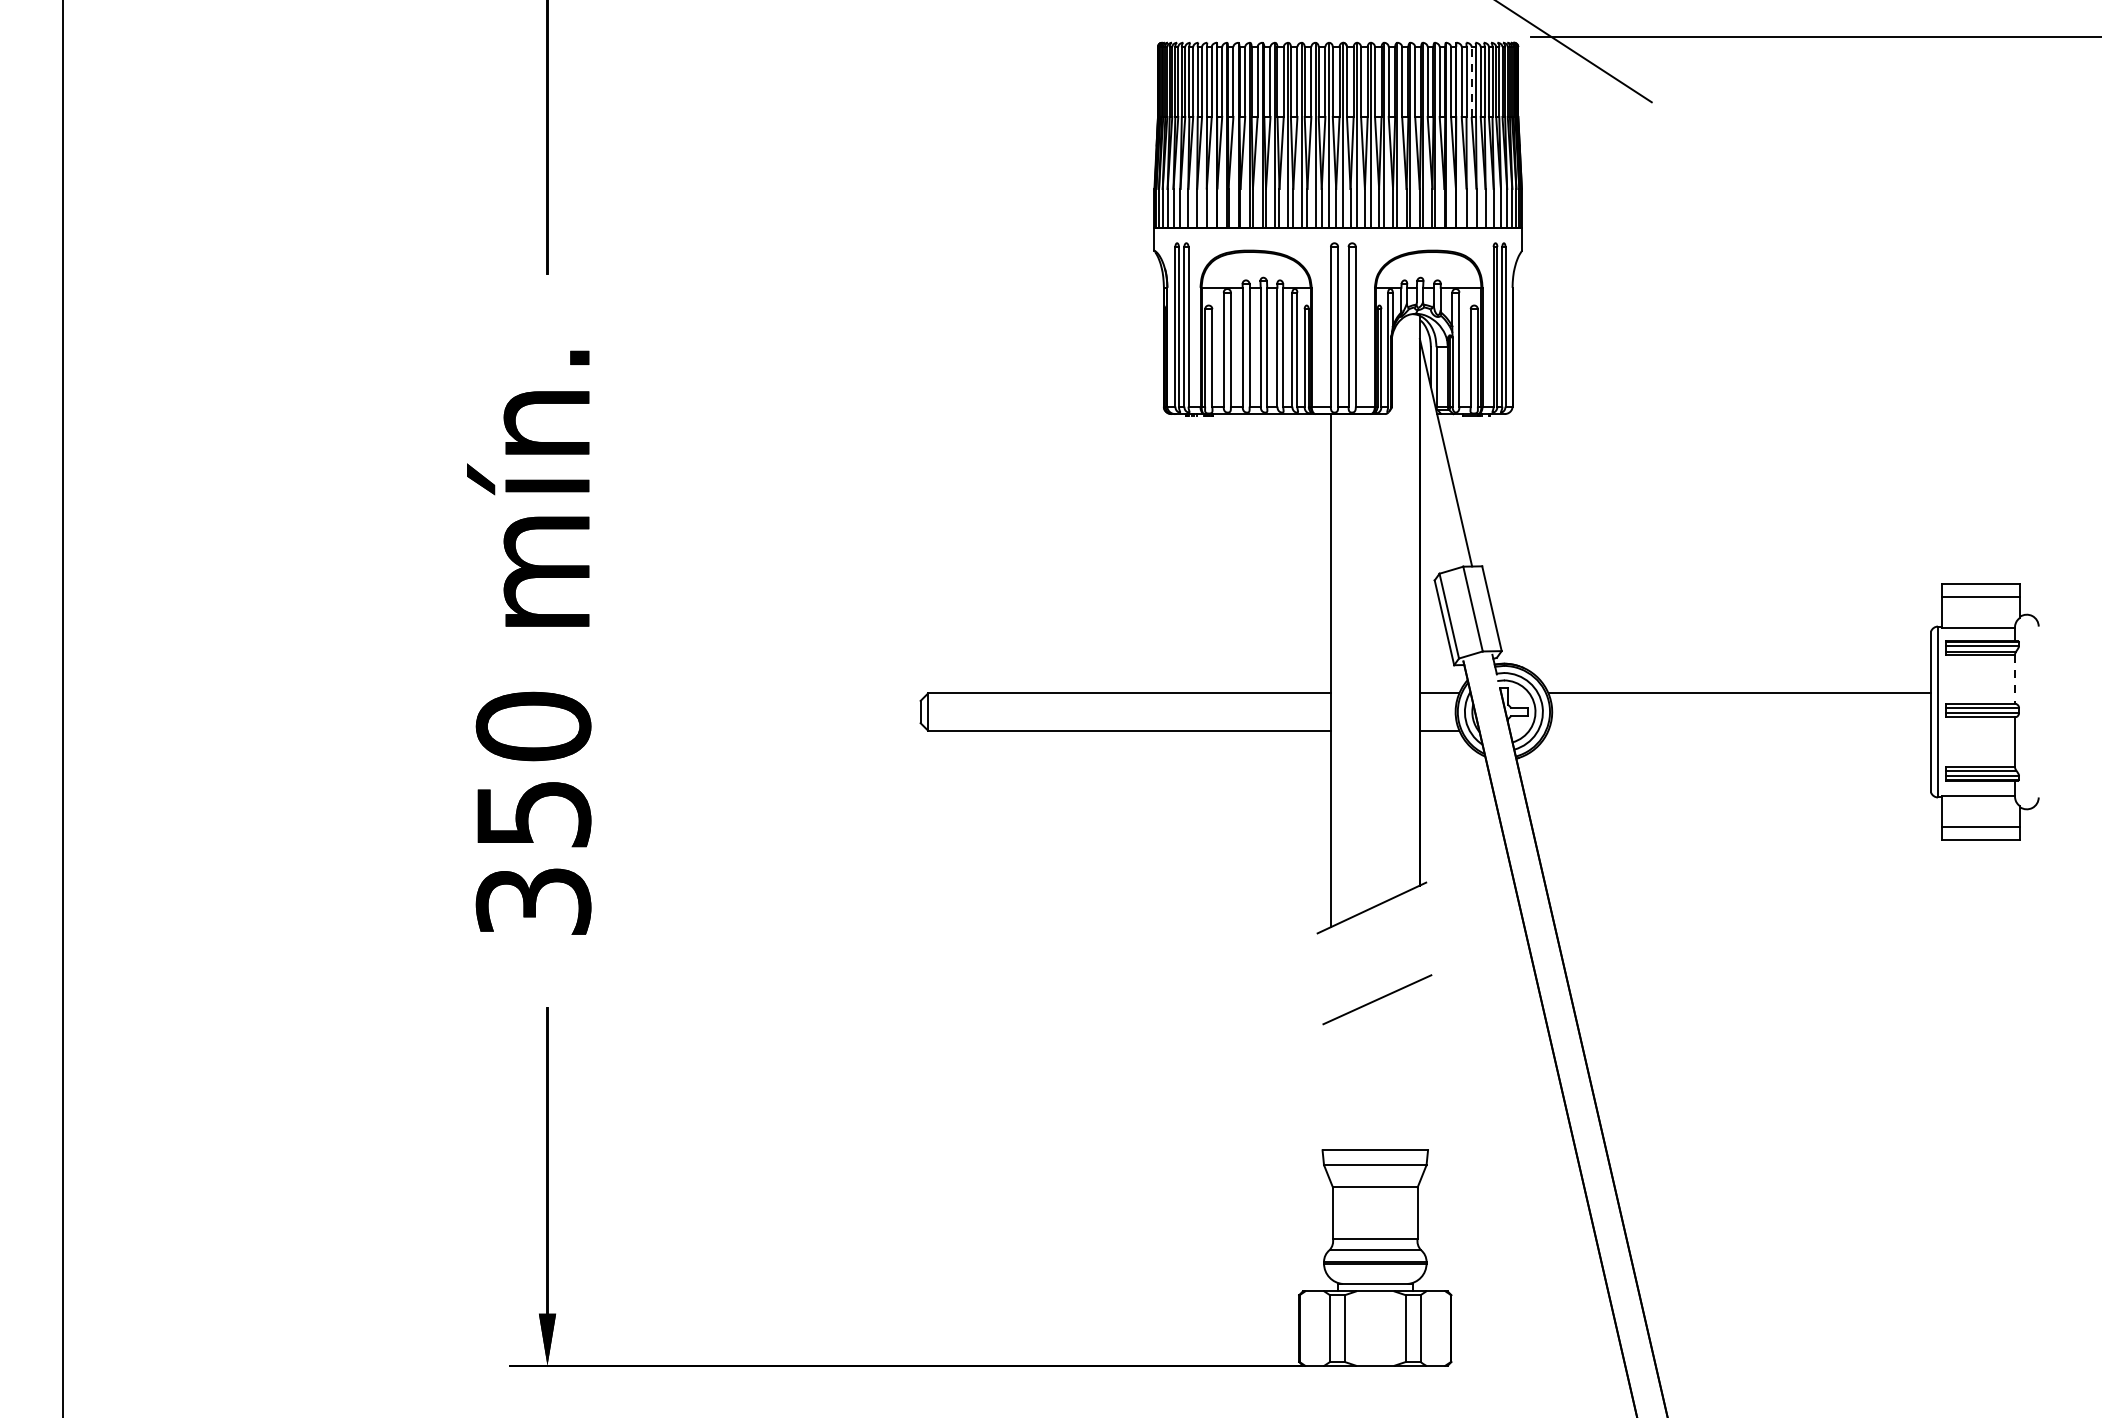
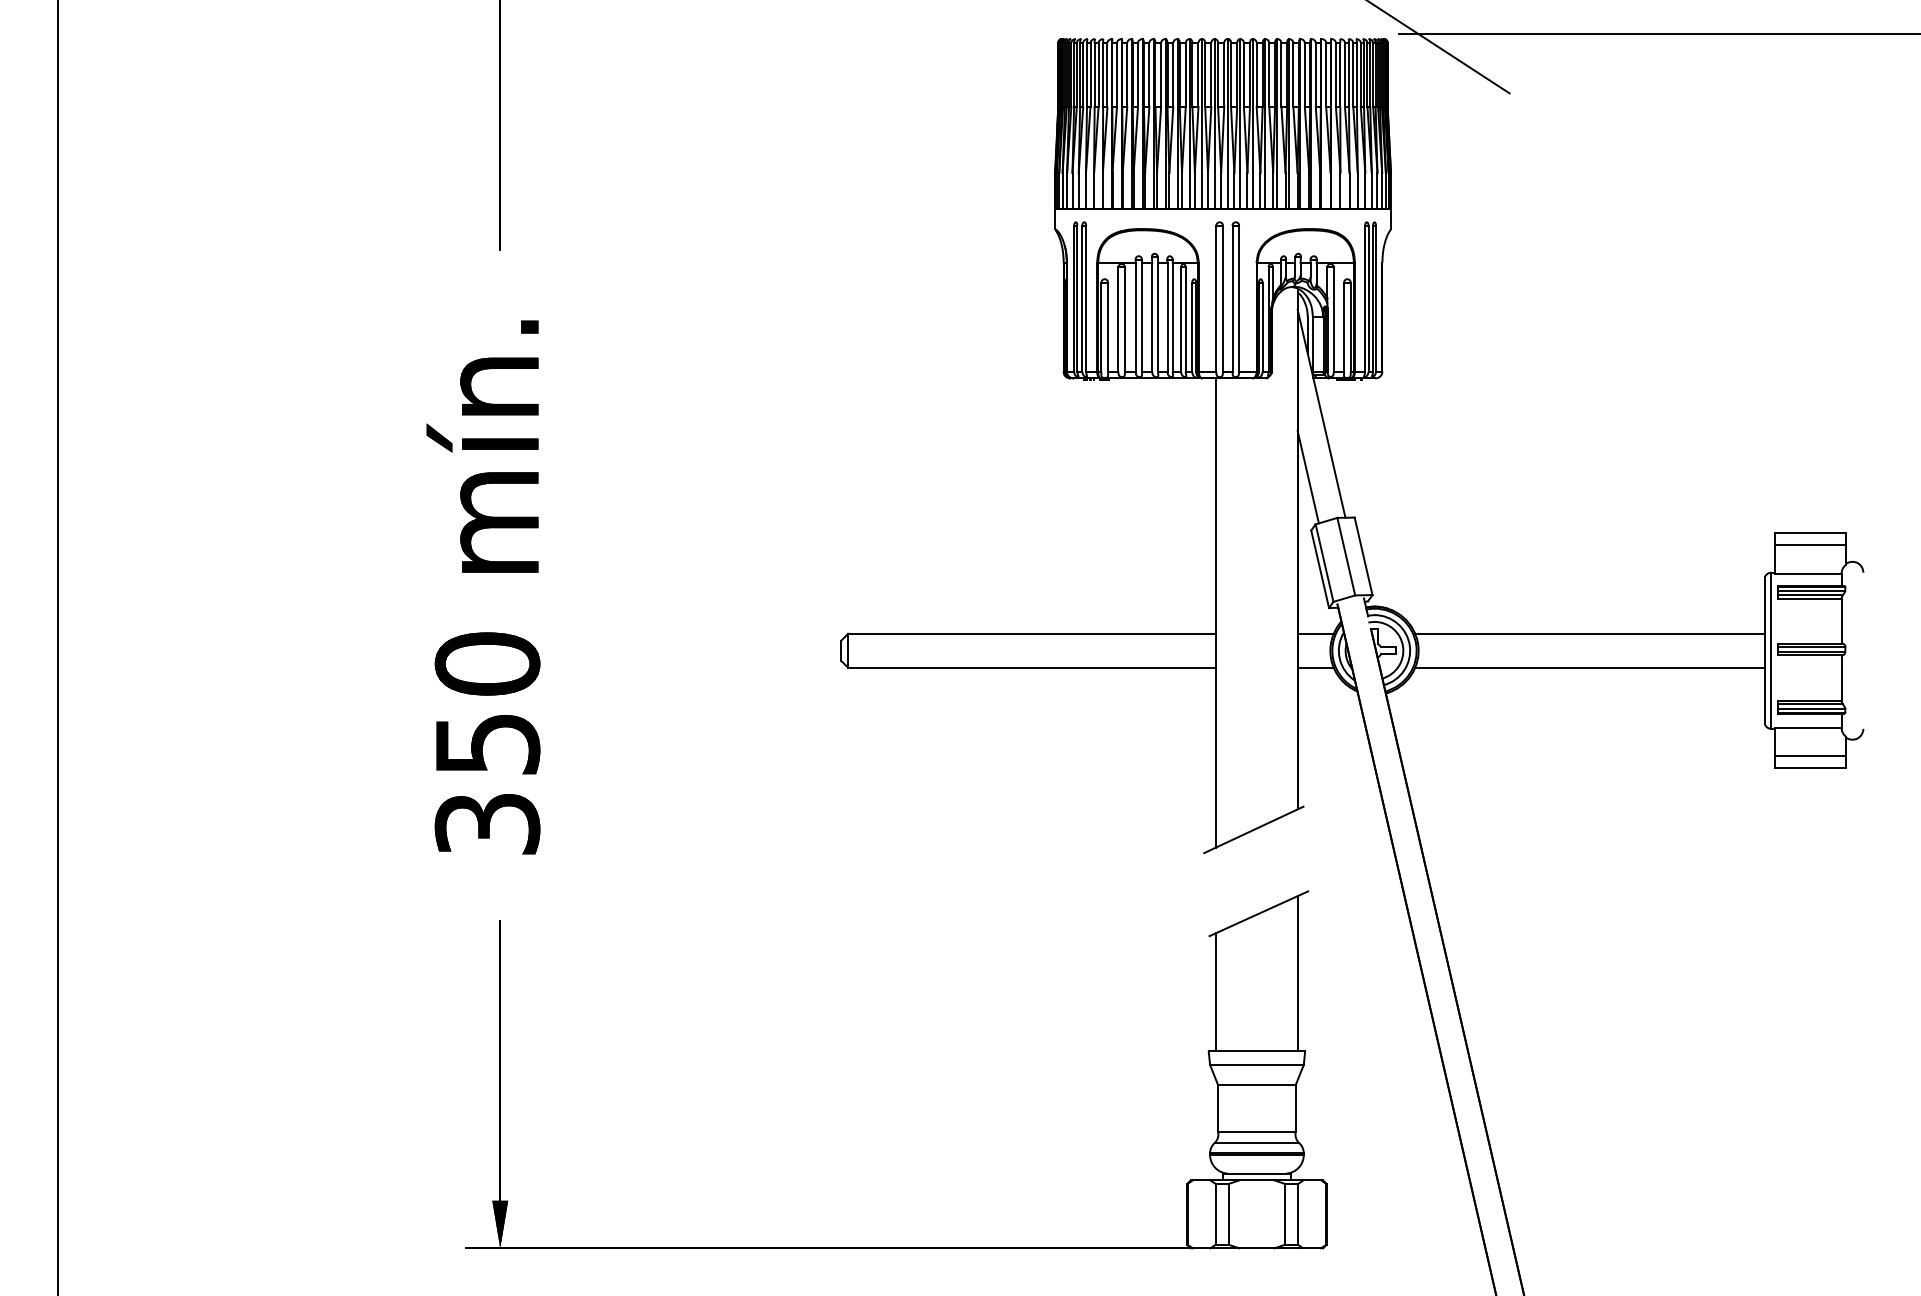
line: (1471, 81) -> (1344, 74), dashed -> solid
line: (1430, 522) -> (1307, 477), added
line: (2014, 680) -> (1841, 621), dashed -> solid
line: (1739, 730) -> (1589, 667), added
line: (1419, 1065) -> (1297, 973), added
line: (1331, 1085) -> (1216, 992), added

